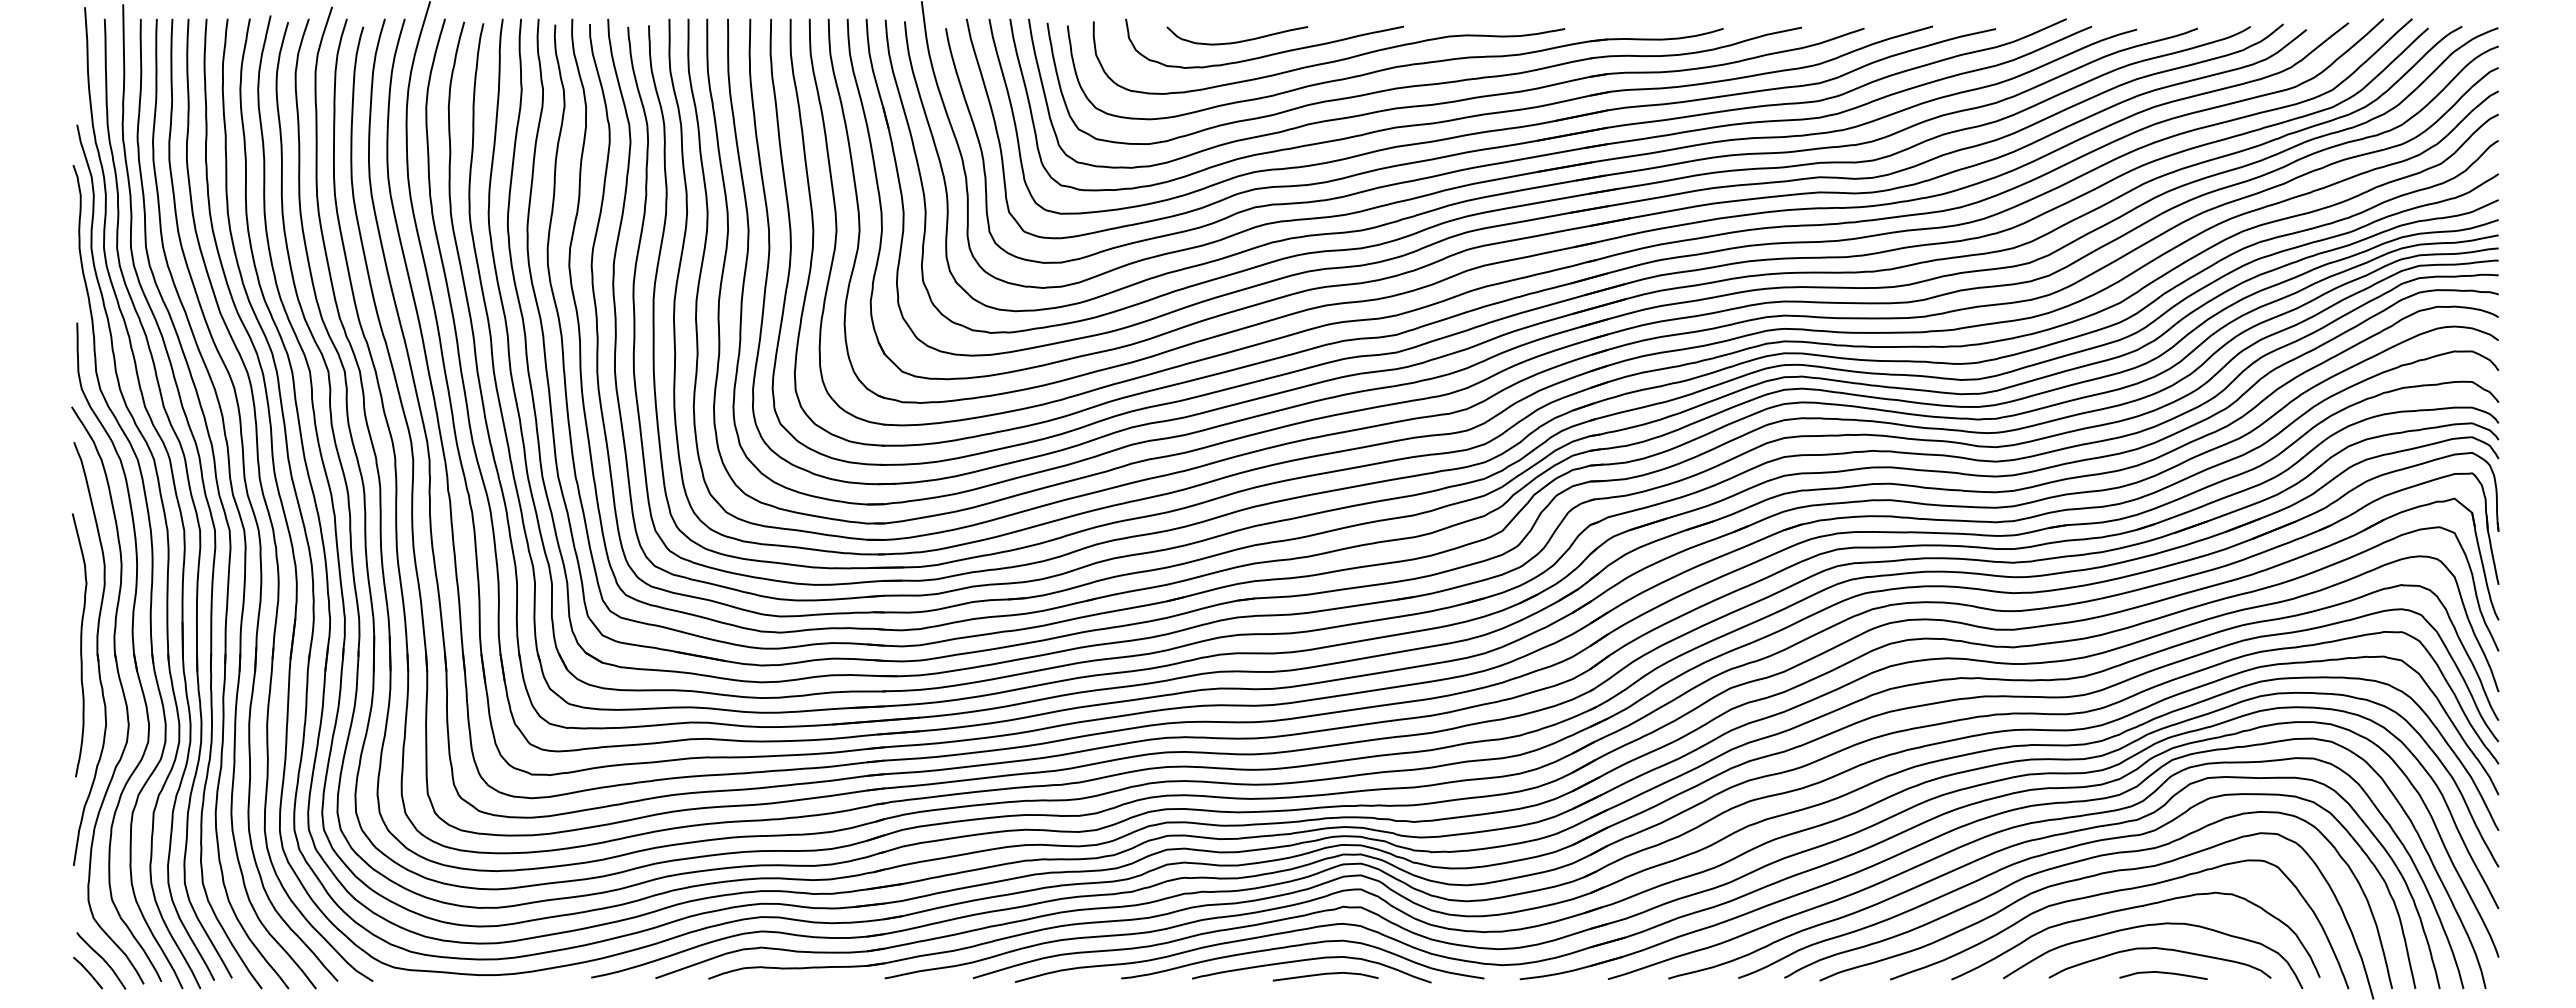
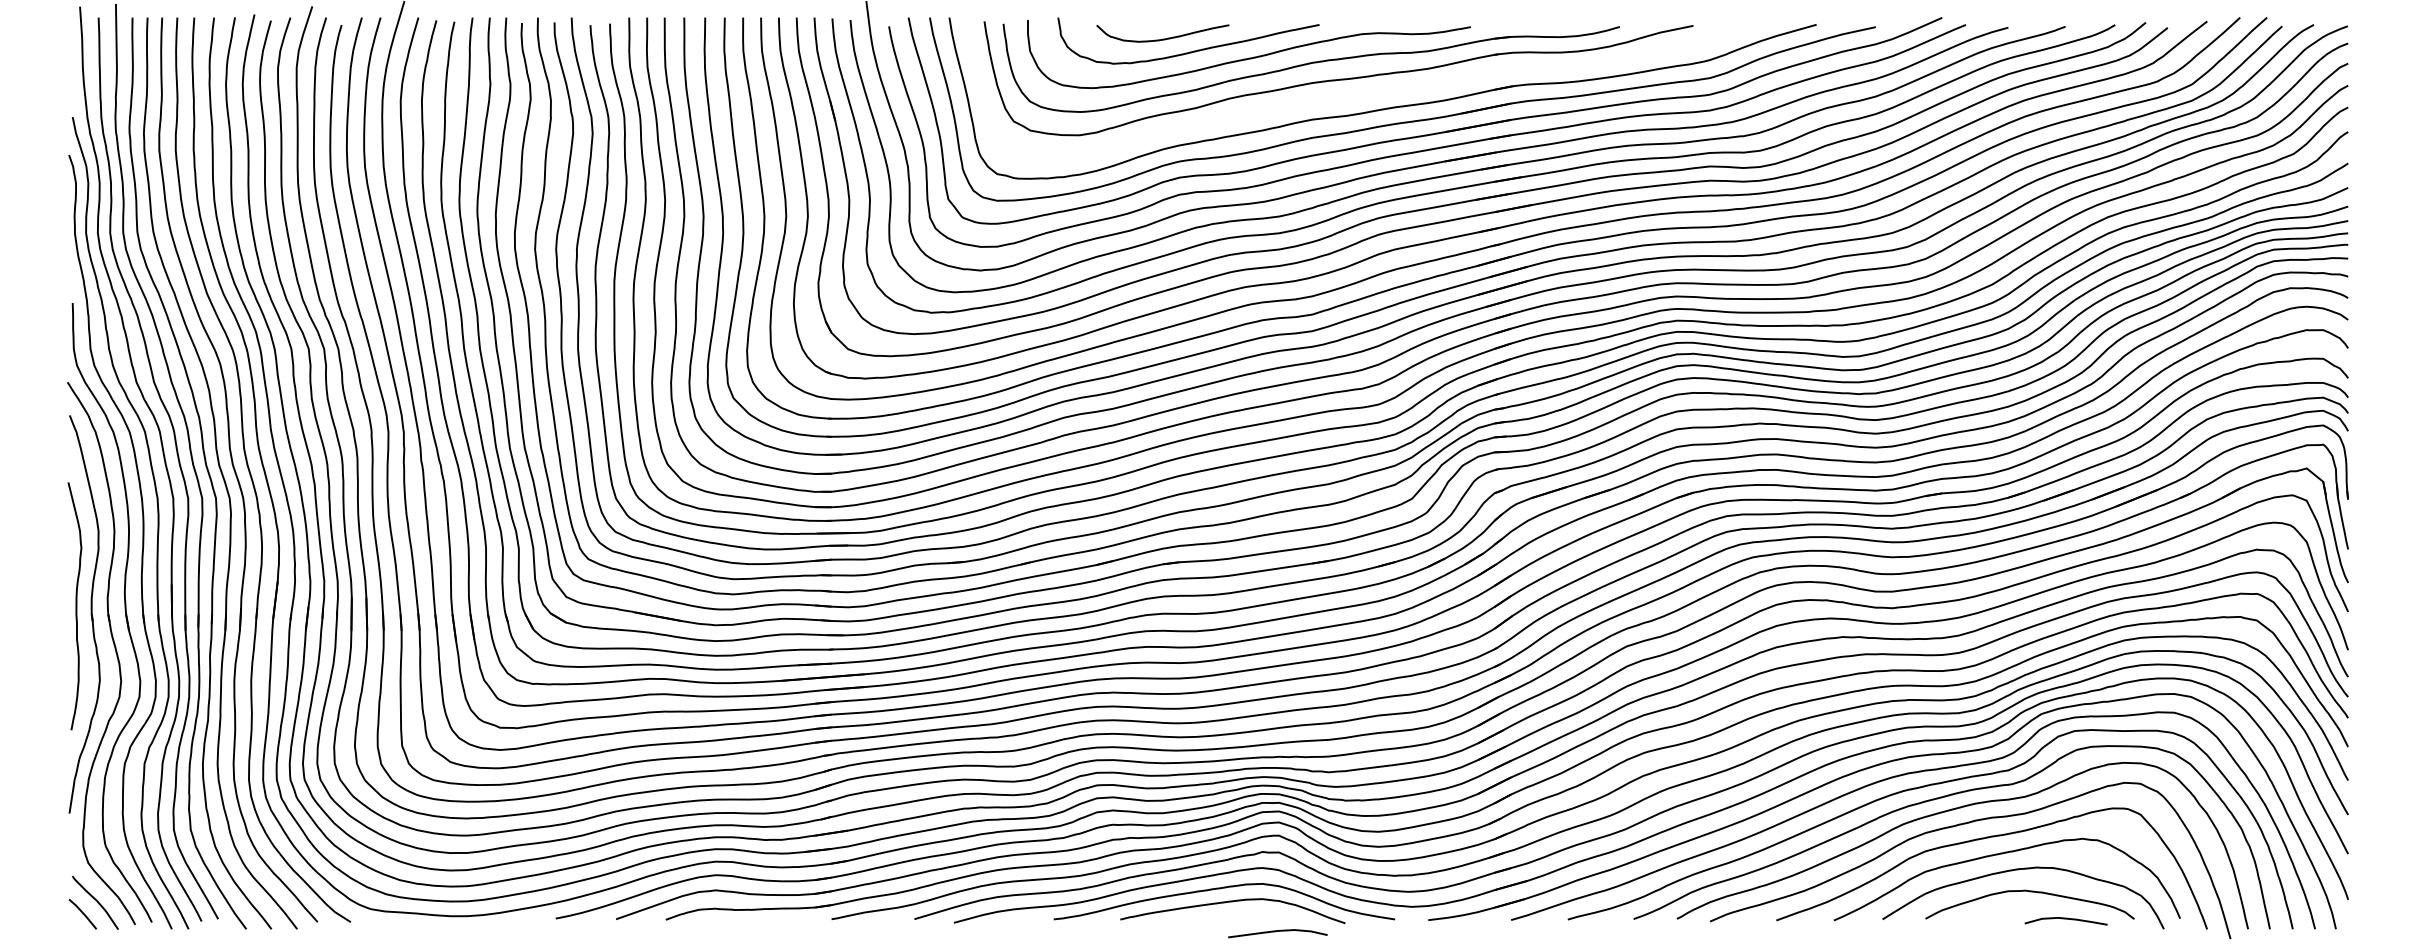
part: (1446, 101) -> (1359, 95), removed
curve: (2163, 973) -> (2066, 919), moved
curve: (1325, 974) -> (1277, 931), moved

